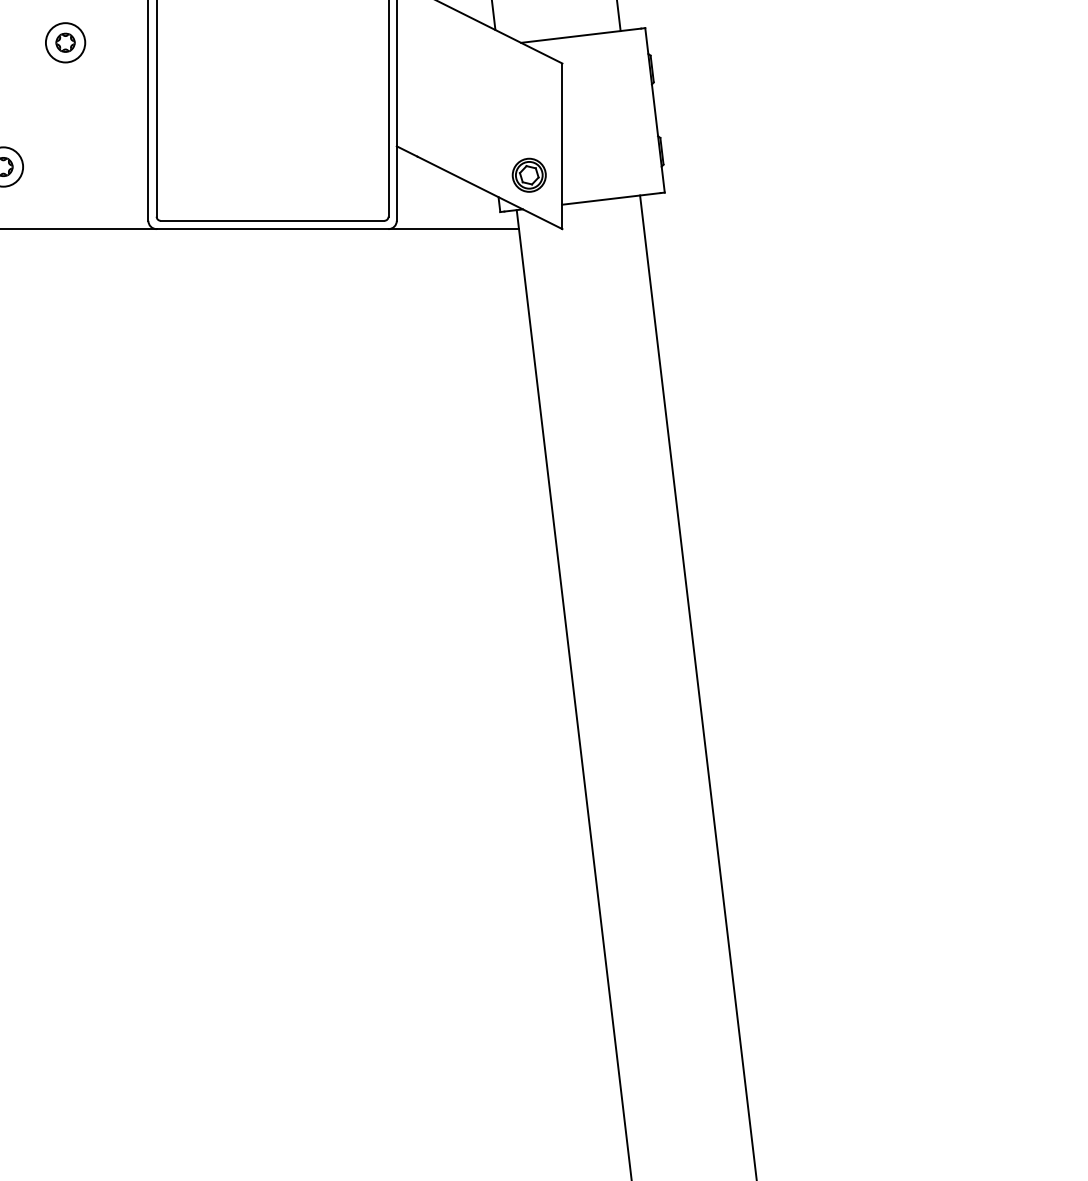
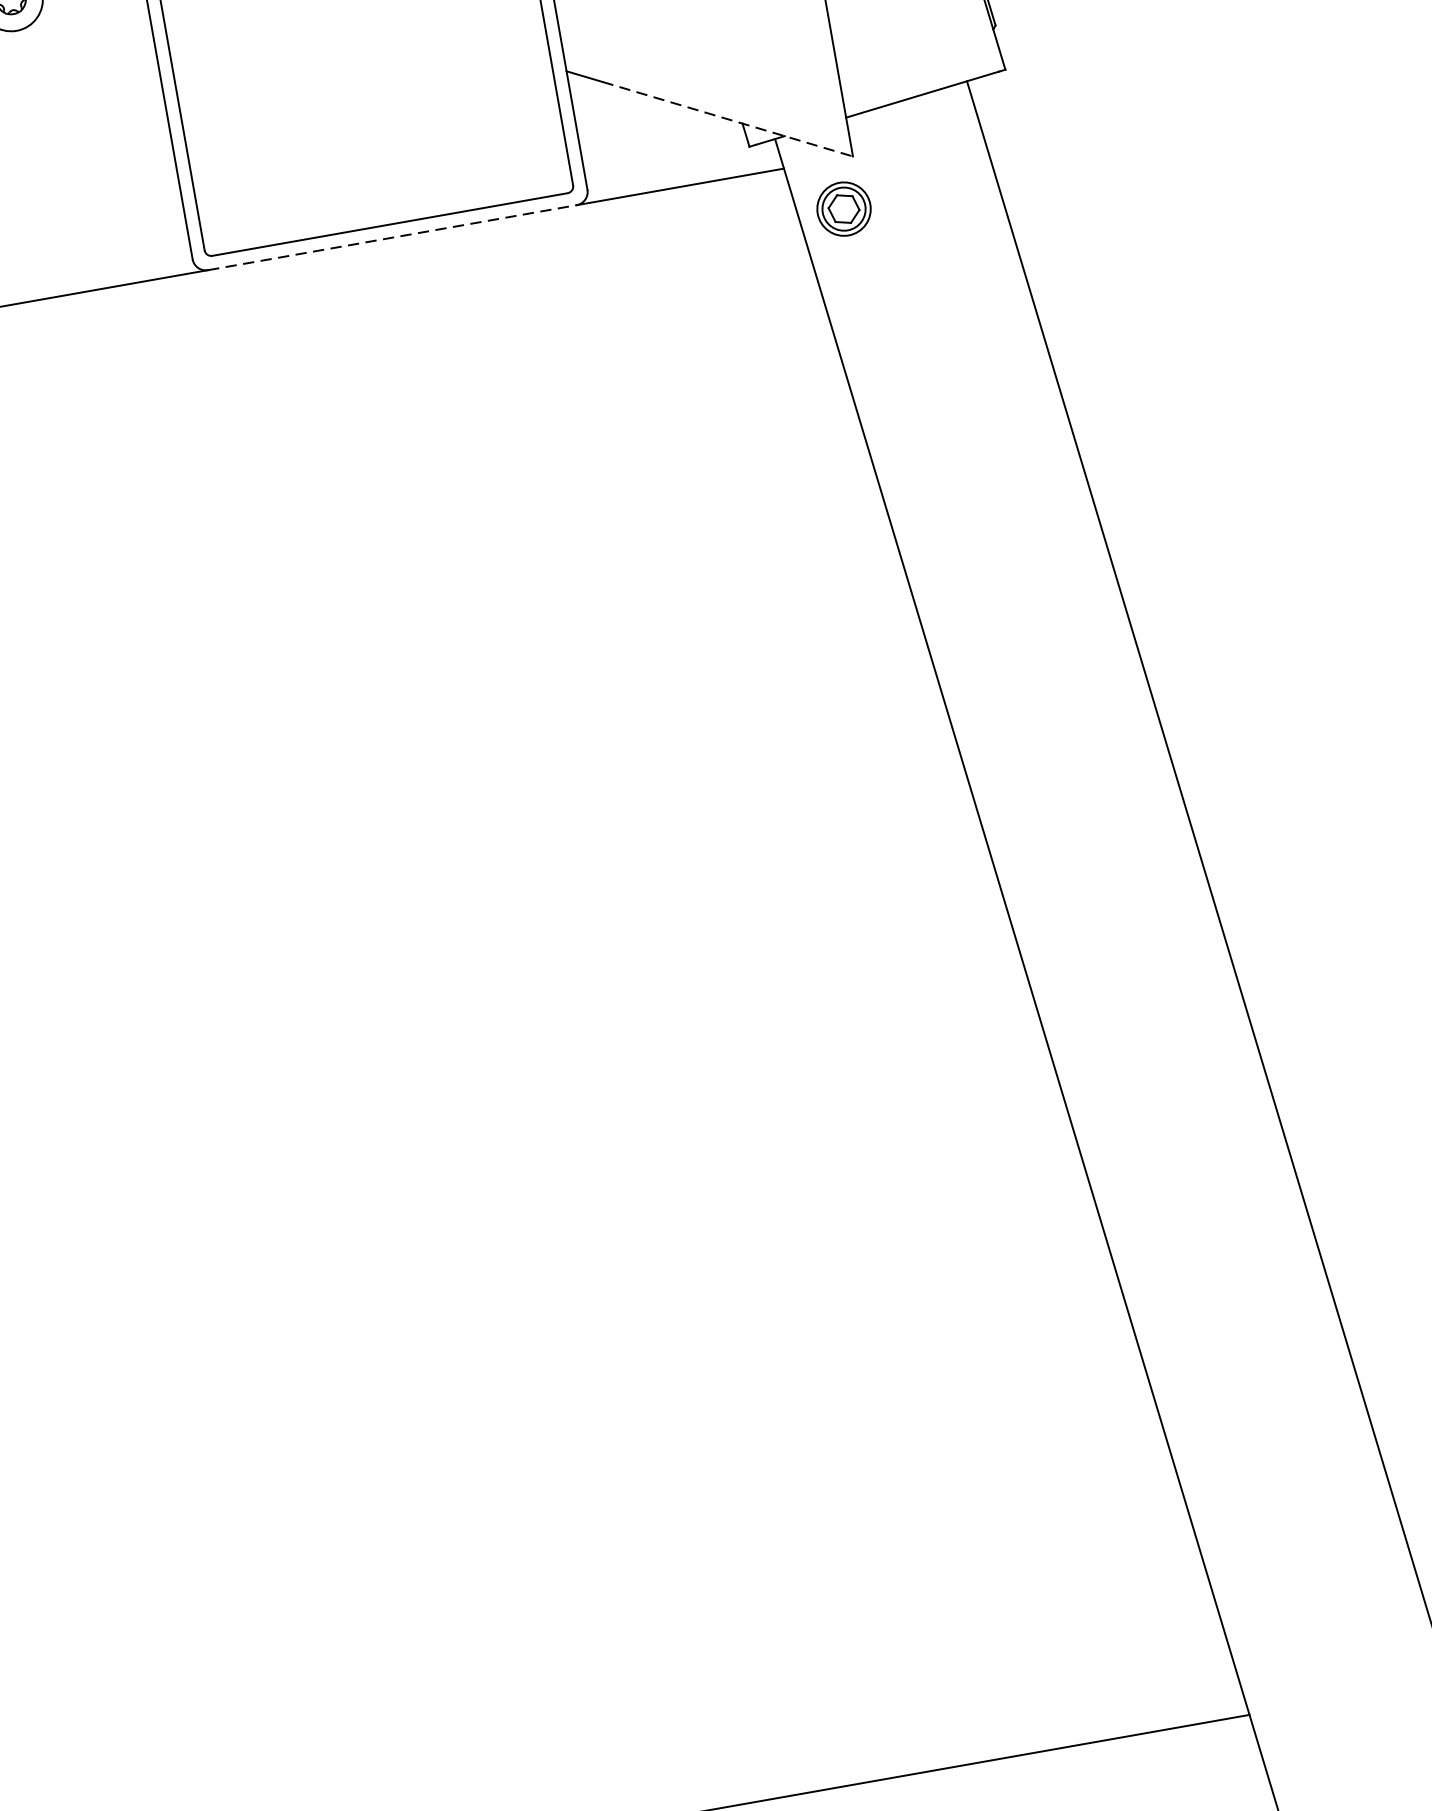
part: (528, 174) -> (842, 208), moved
line: (489, 192) -> (726, 118), solid -> dashed
line: (272, 229) -> (392, 238), solid -> dashed

